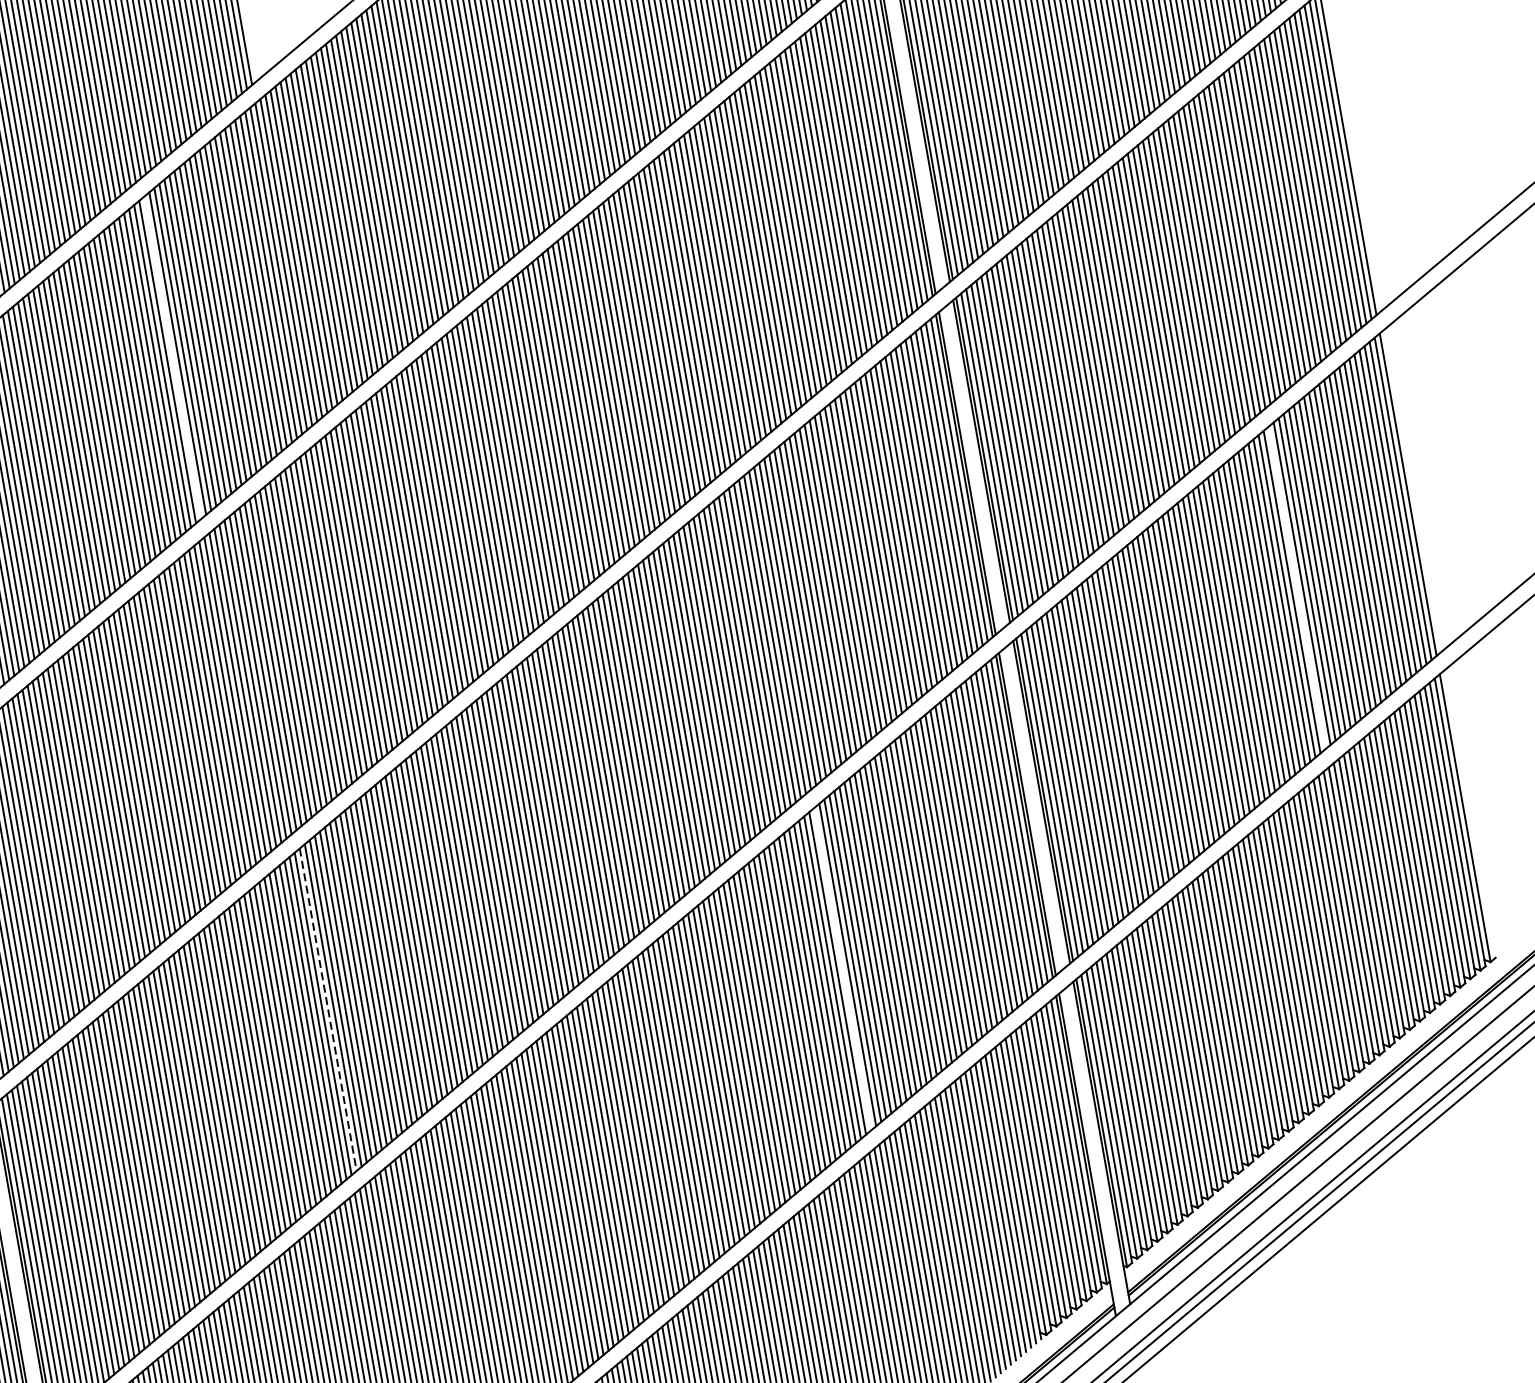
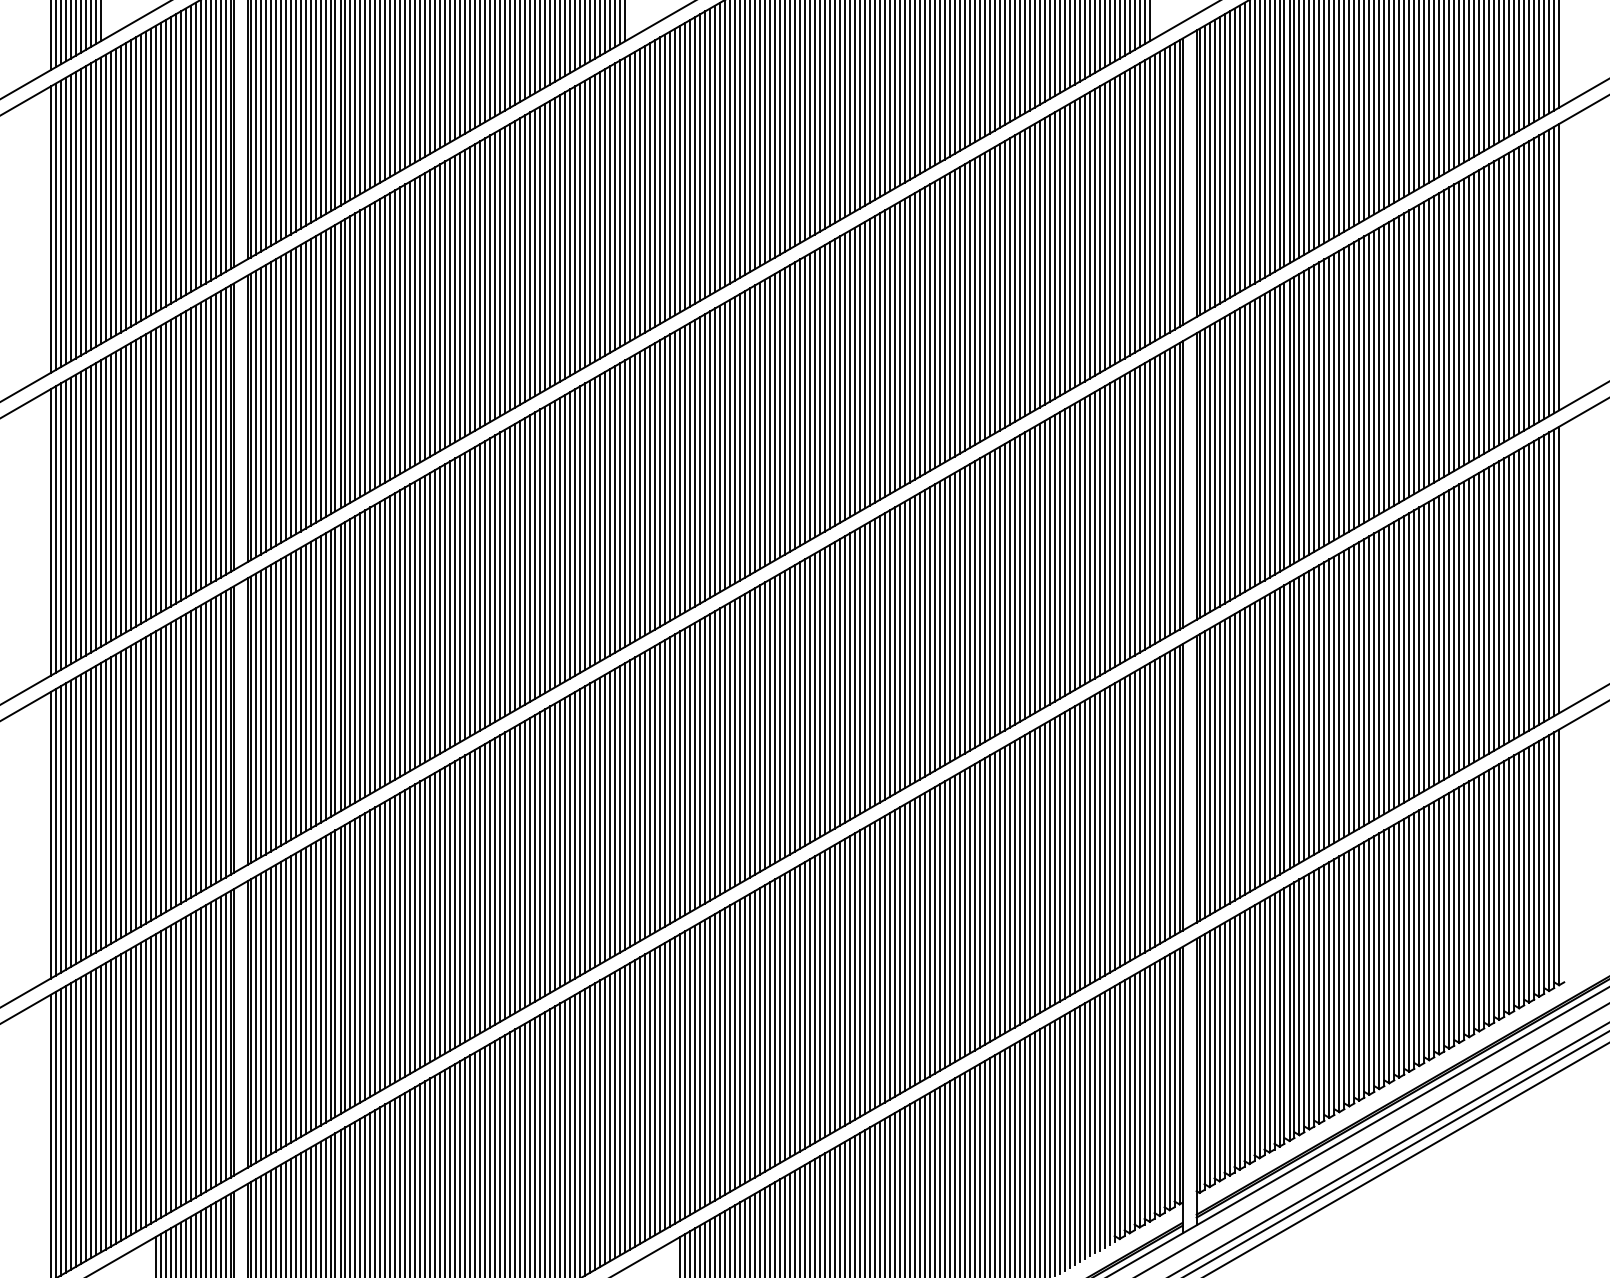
line: (172, 358) -> (515, 264), added
line: (1297, 588) -> (1449, 633), added
line: (842, 968) -> (999, 892), added
line: (328, 1010) -> (550, 850), dashed -> solid

